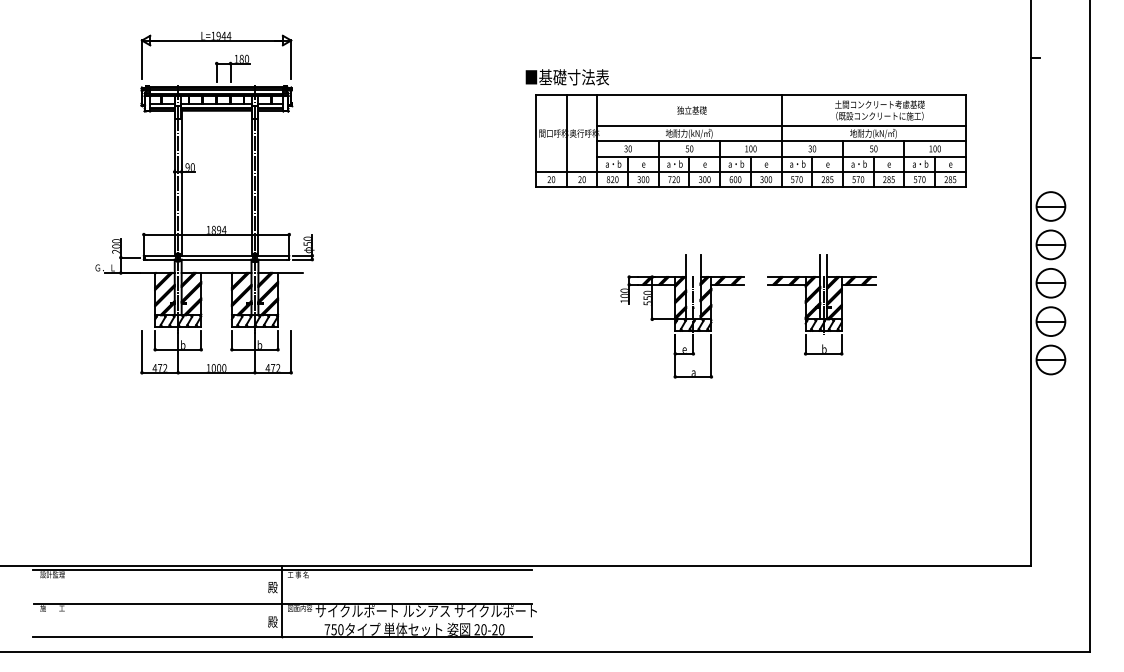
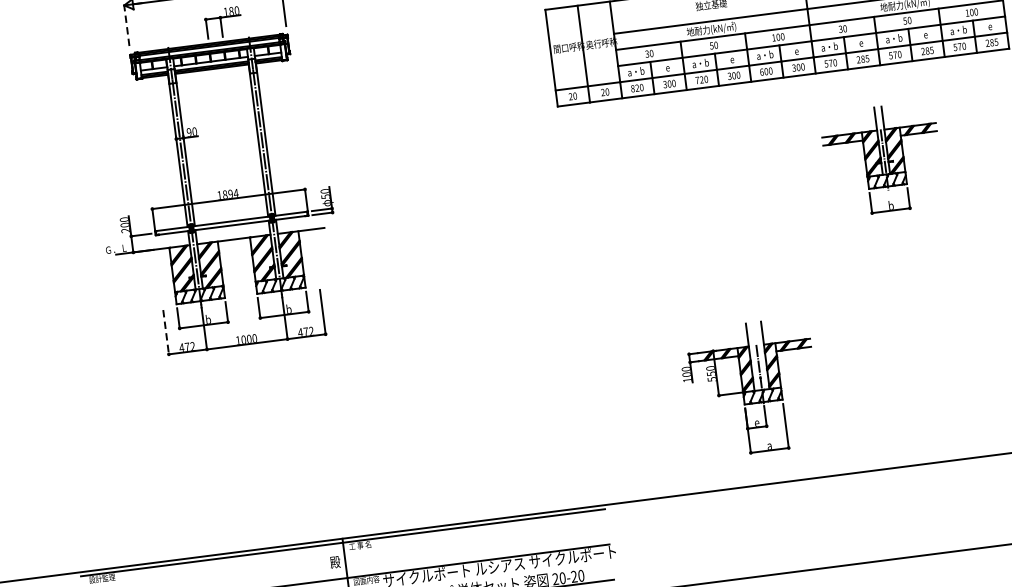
line: (141, 59) -> (126, 25), solid -> dashed
part: (821, 304) -> (882, 159), moved
part: (682, 316) -> (750, 388), moved
line: (141, 352) -> (165, 333), solid -> dashed

